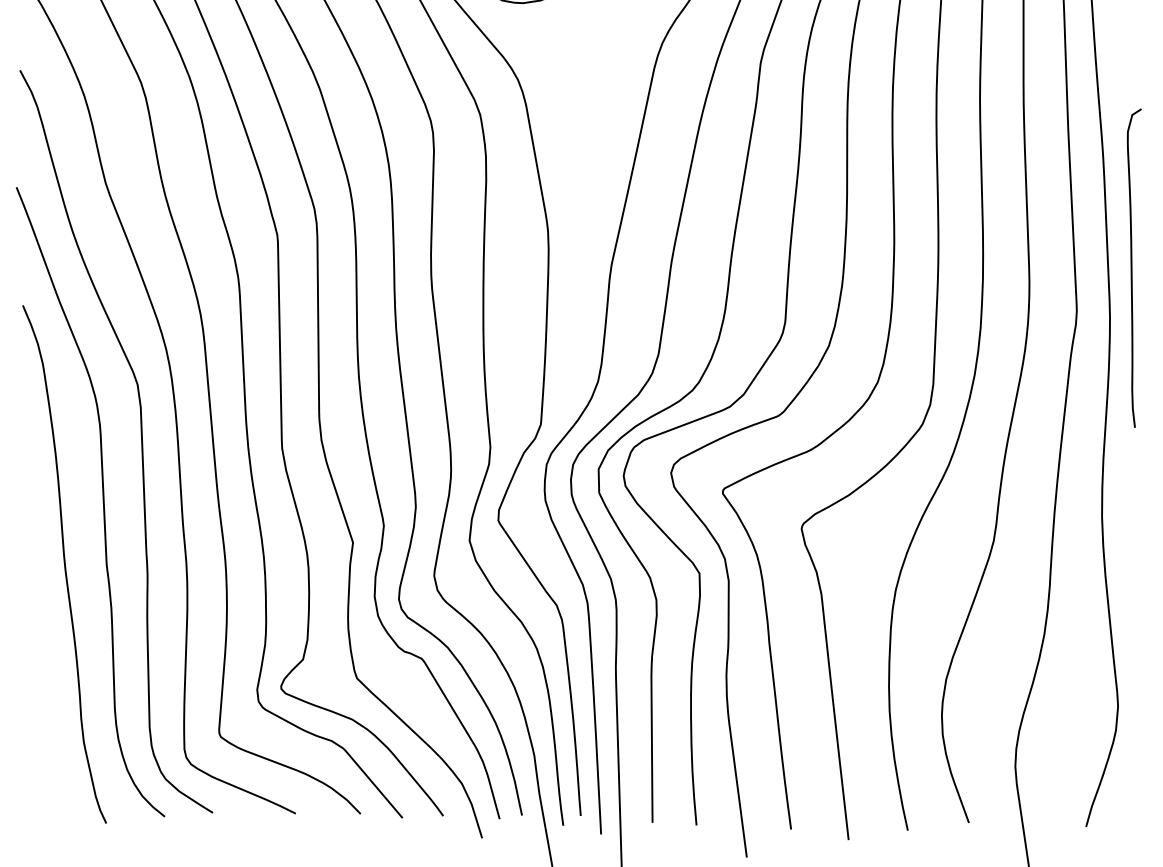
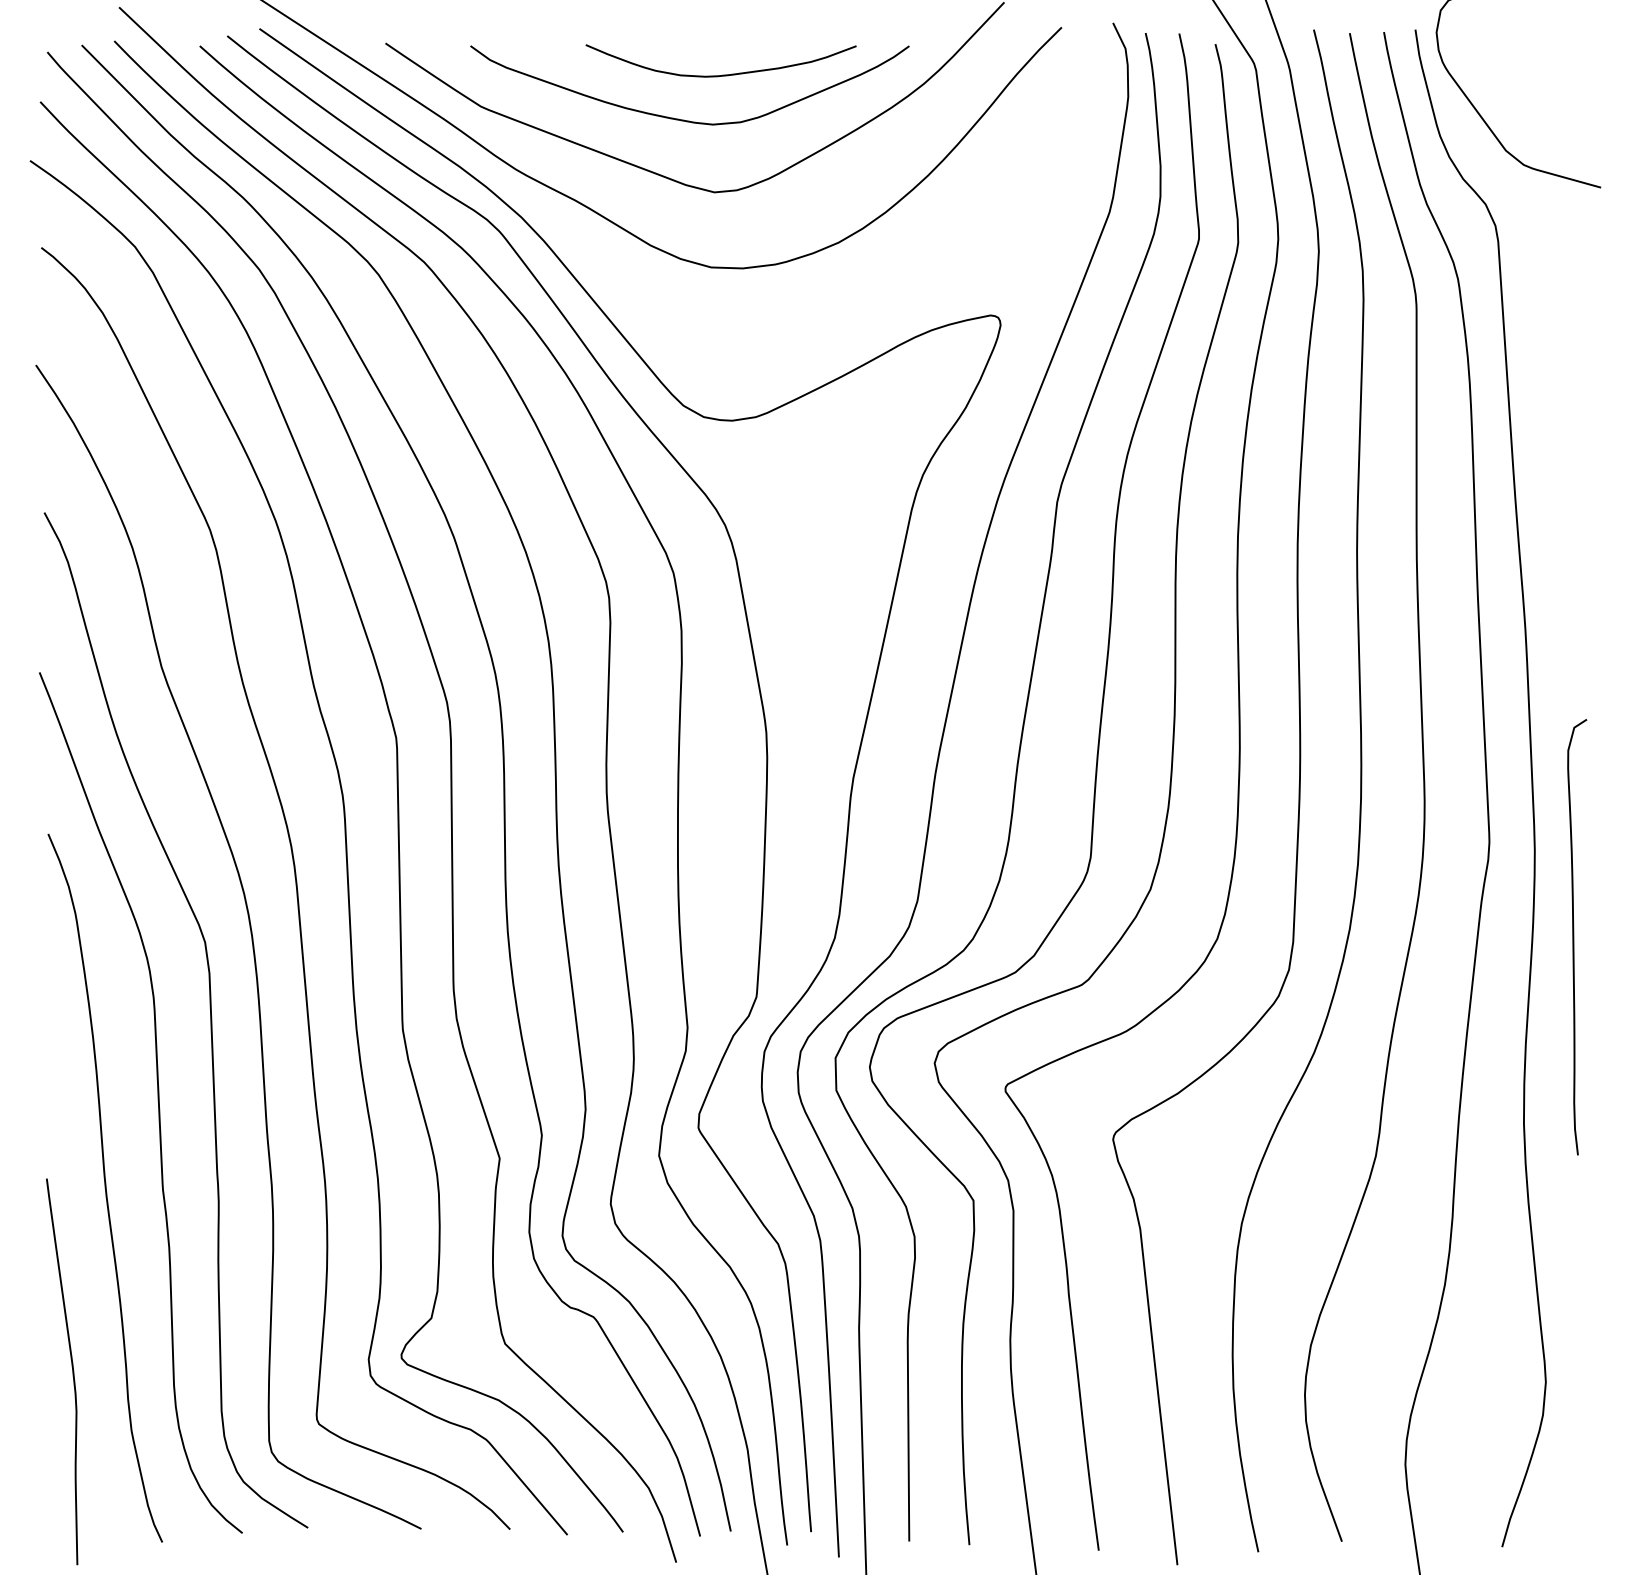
curve: (1132, 268) -> (1574, 937), moved
curve: (40, 698) -> (72, 1371), added

